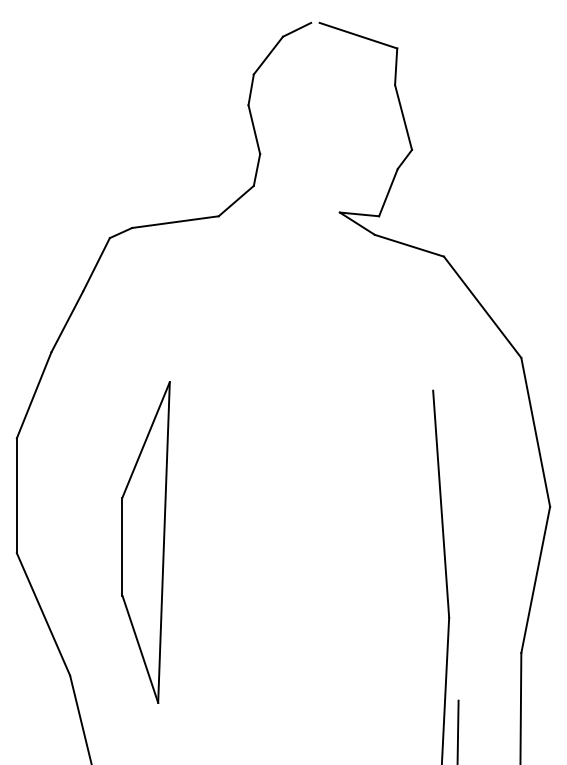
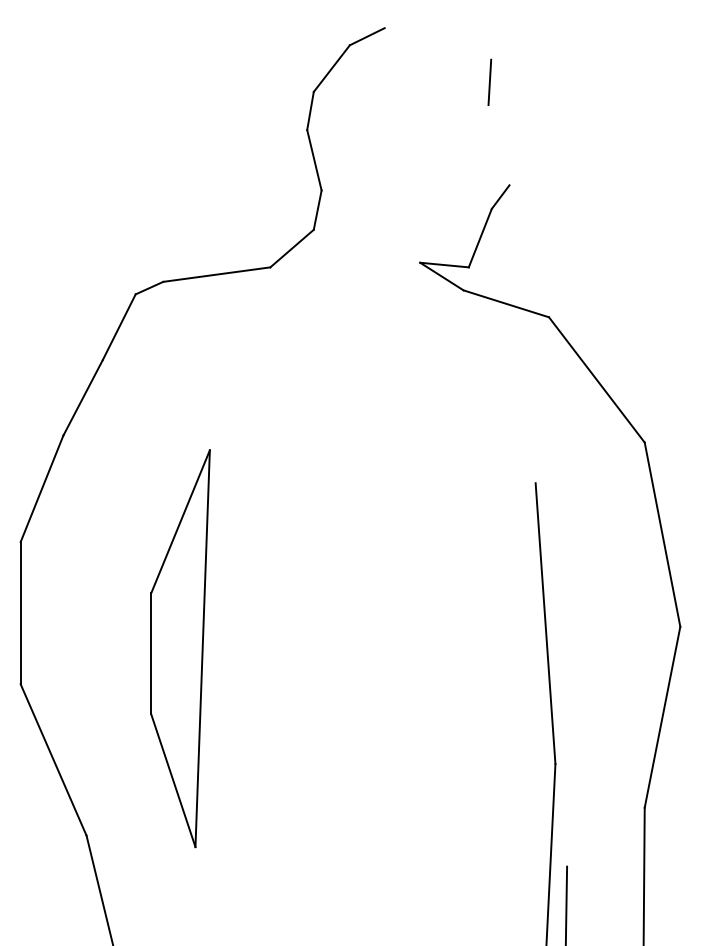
line: (358, 35) -> (443, 43), removed
line: (403, 117) -> (498, 145), removed
part: (145, 542) -> (179, 648), moved

